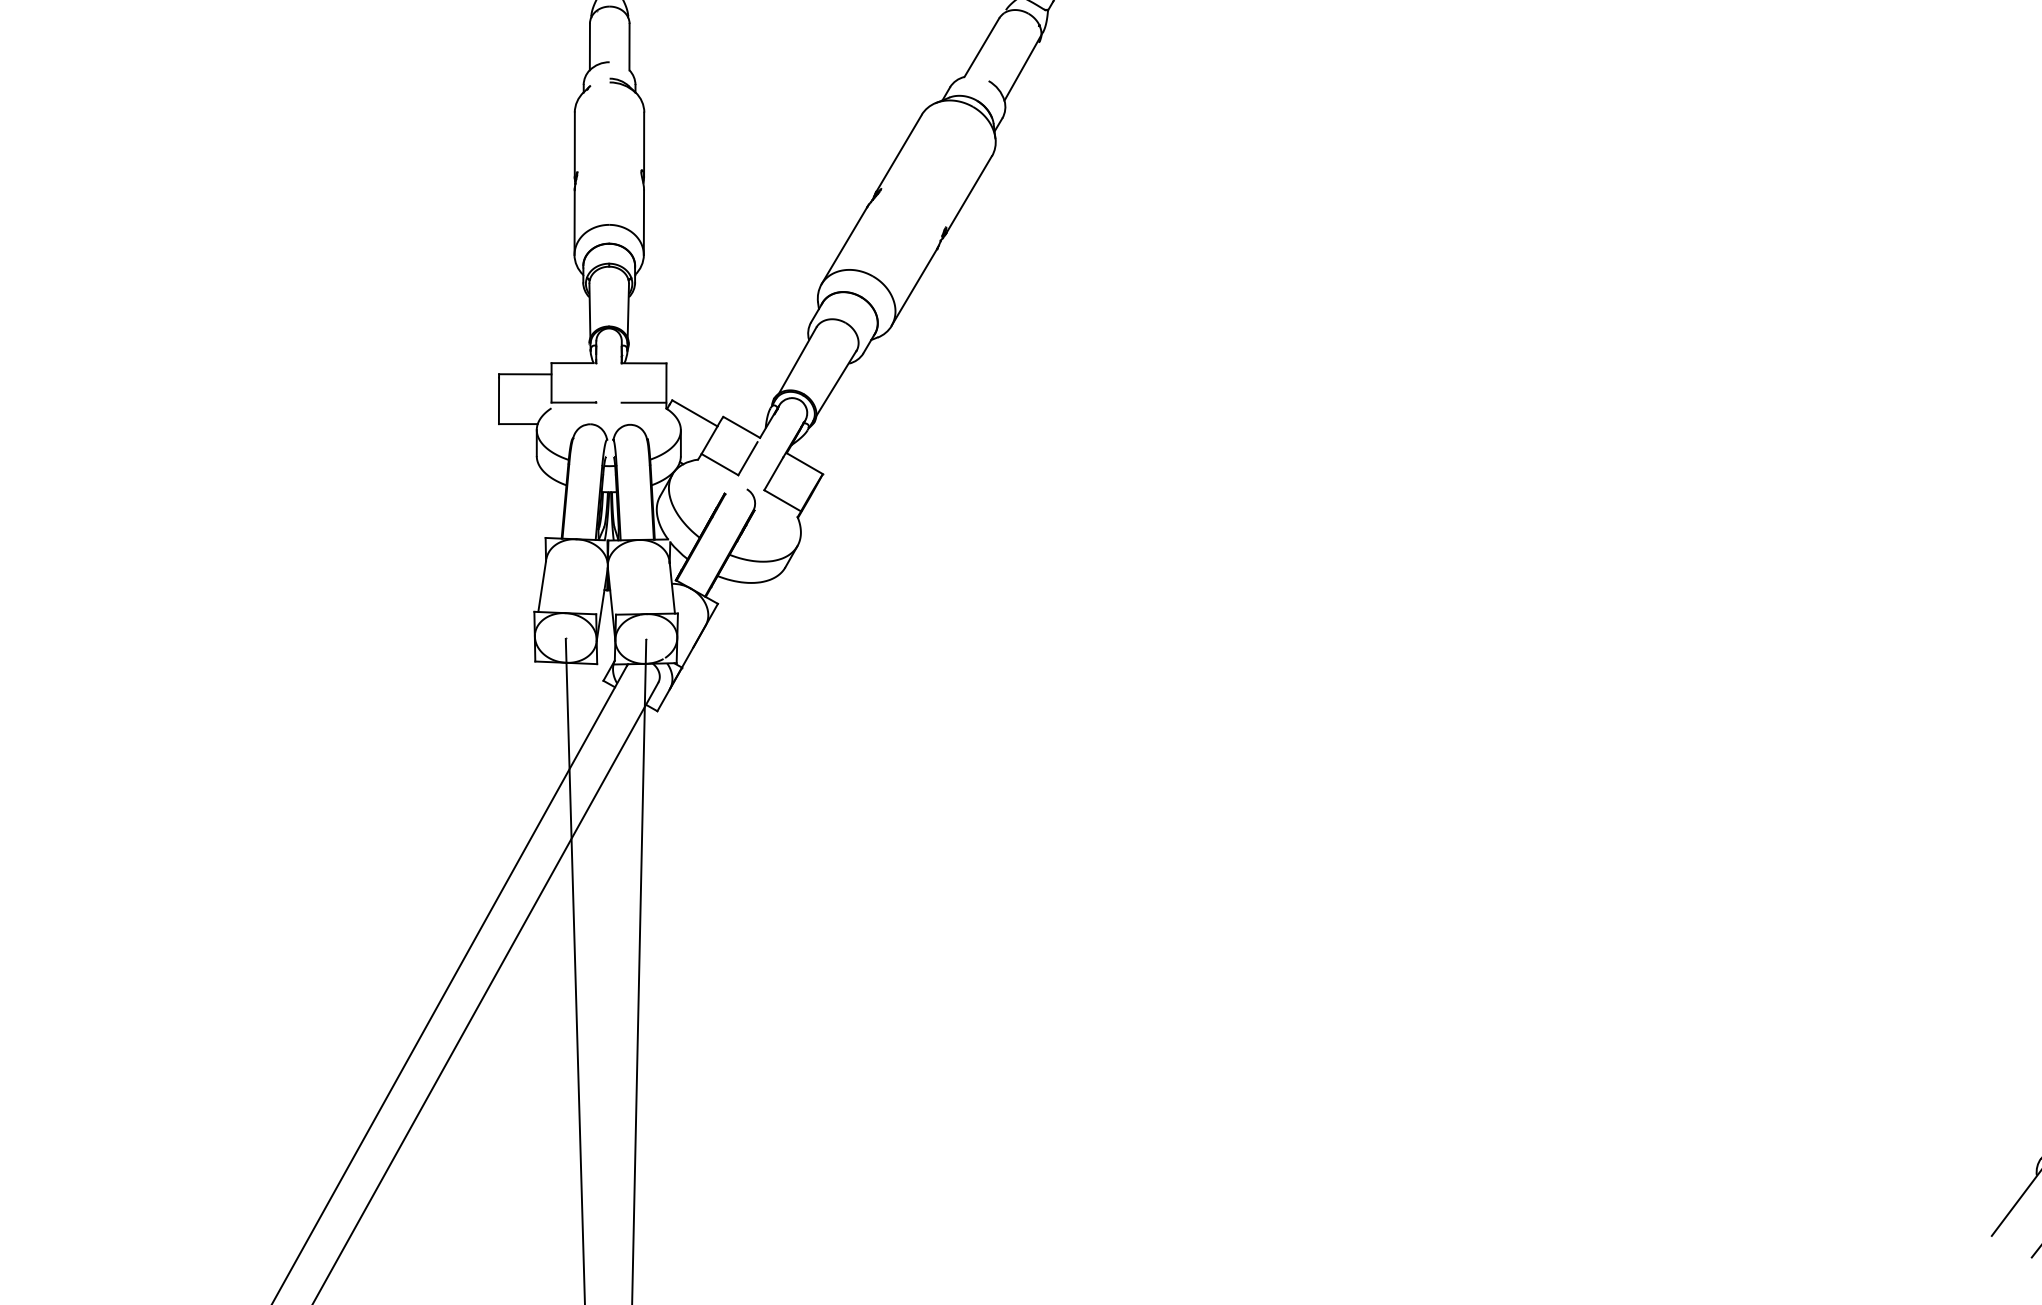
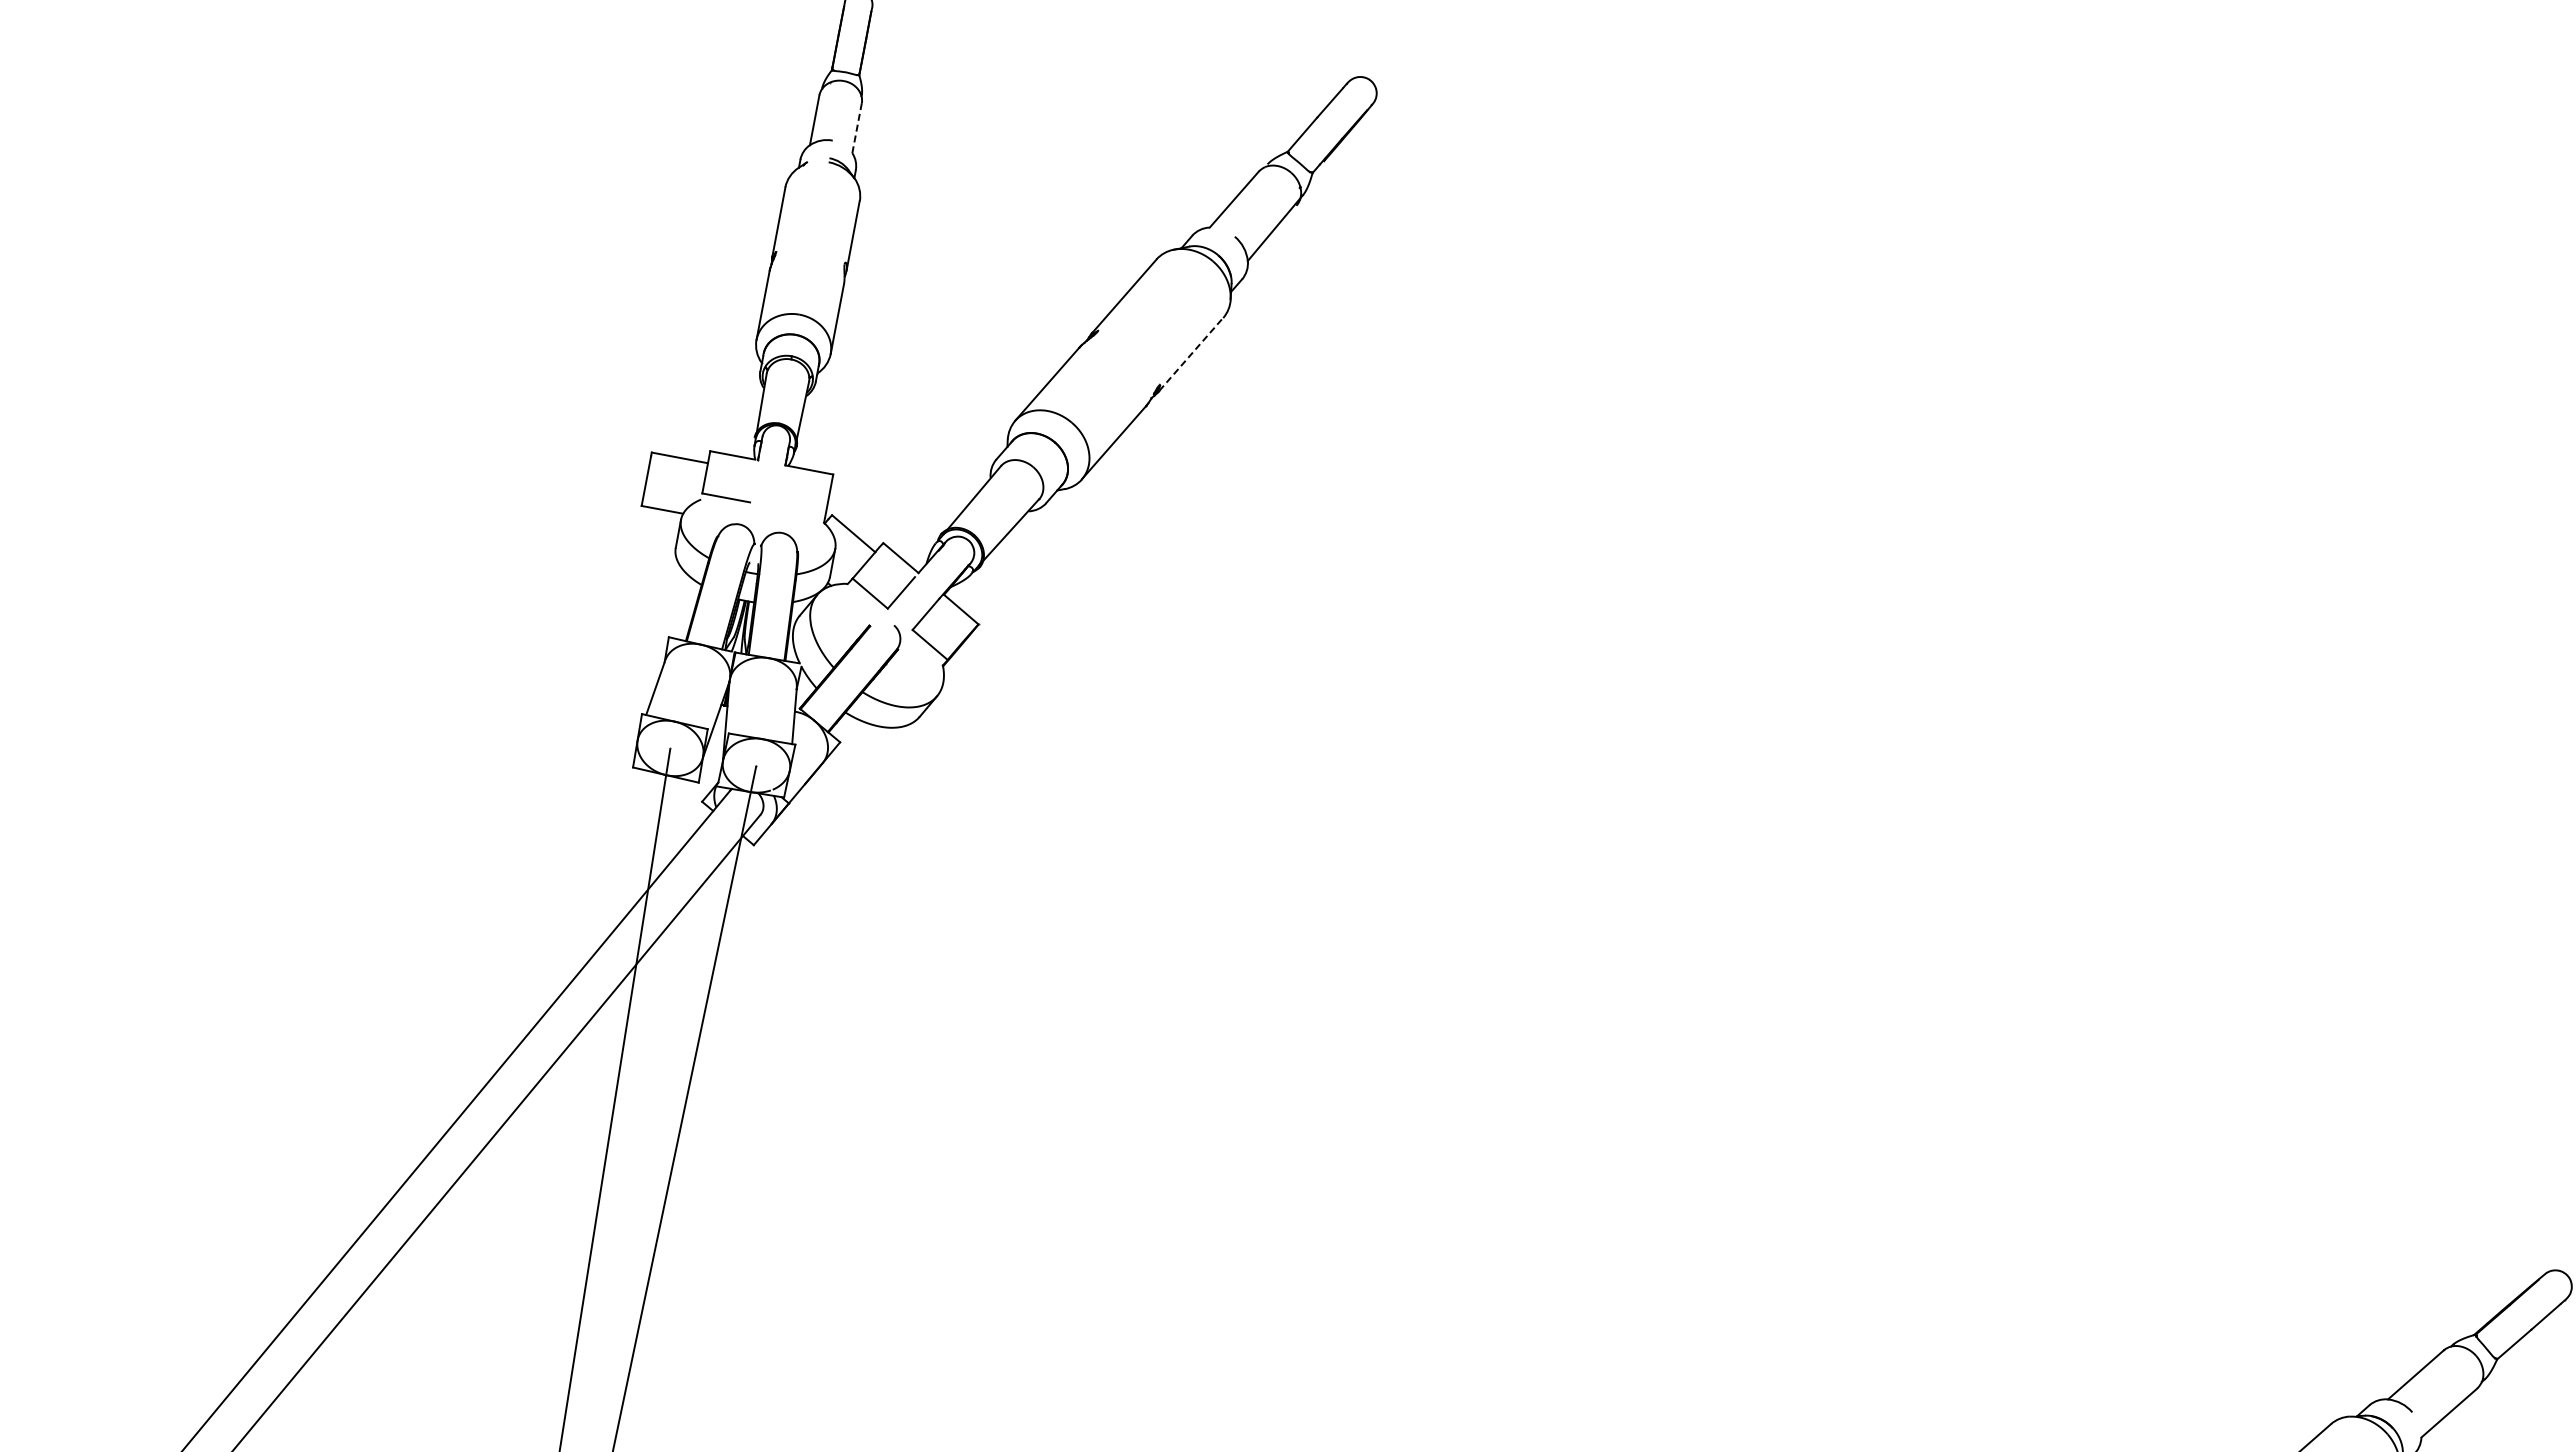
line: (629, 46) -> (857, 127), solid -> dashed
line: (969, 194) -> (1191, 354), solid -> dashed
line: (644, 402) -> (801, 511), removed

